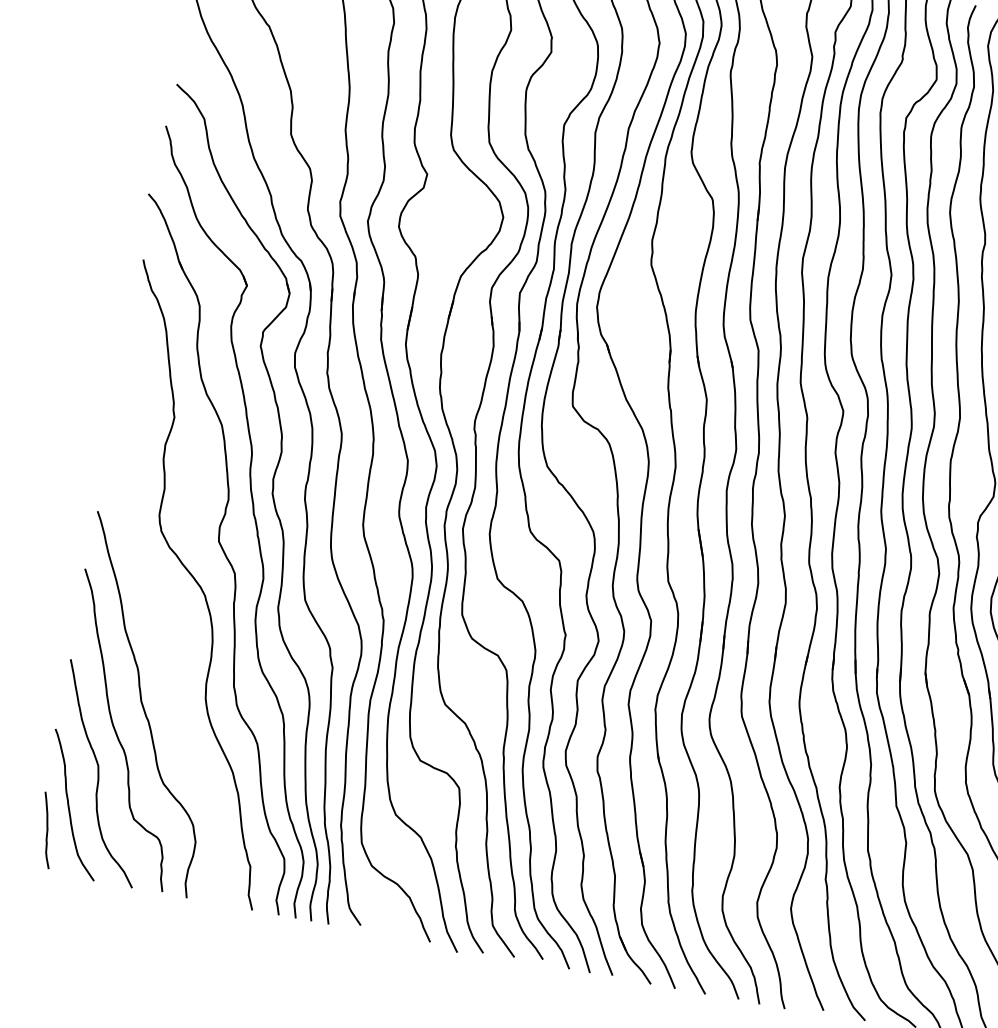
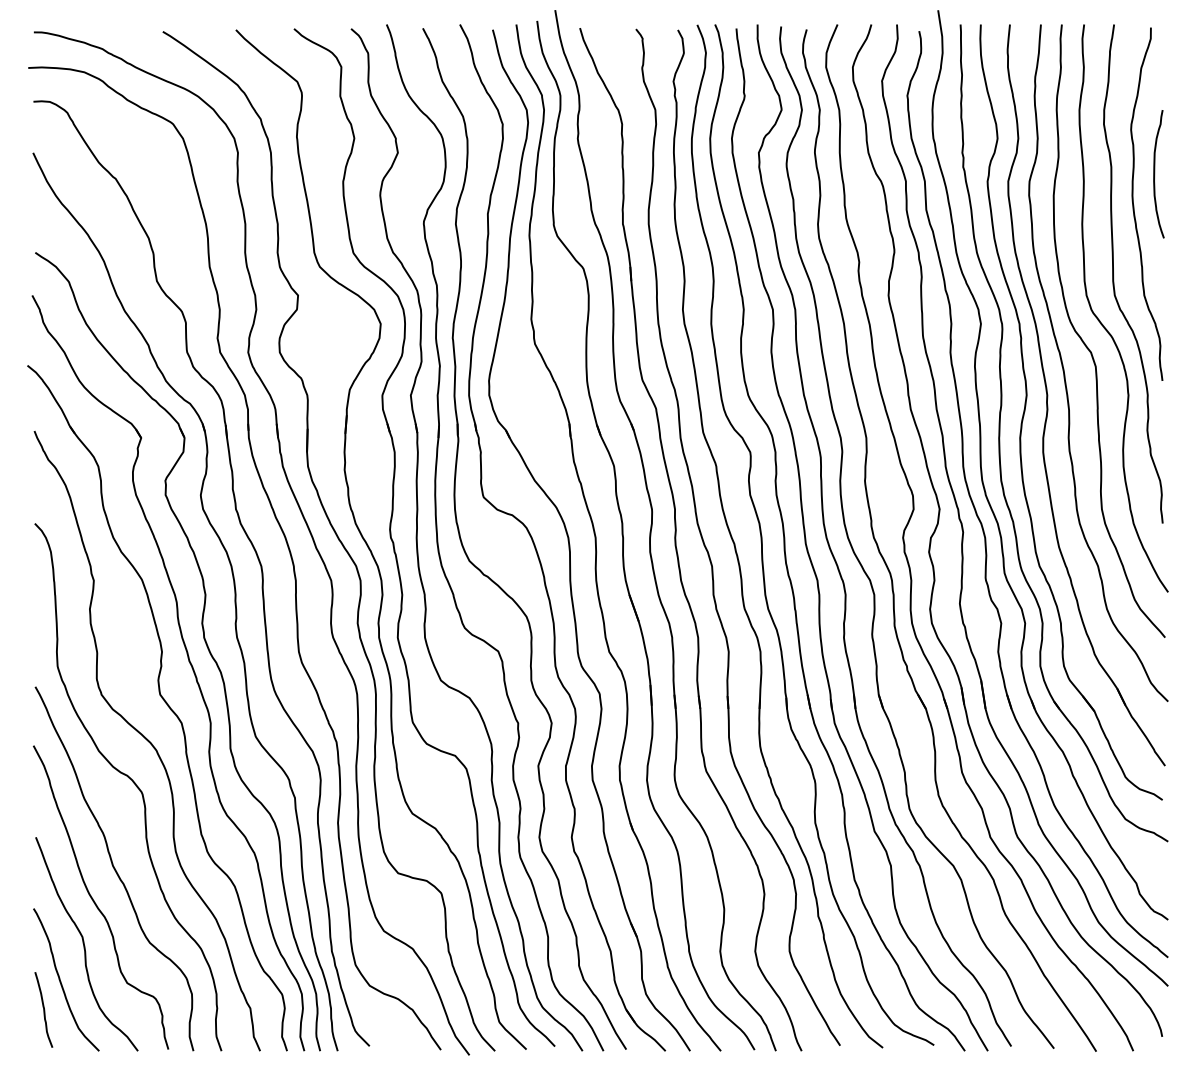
curve: (175, 622) -> (132, 782), added

